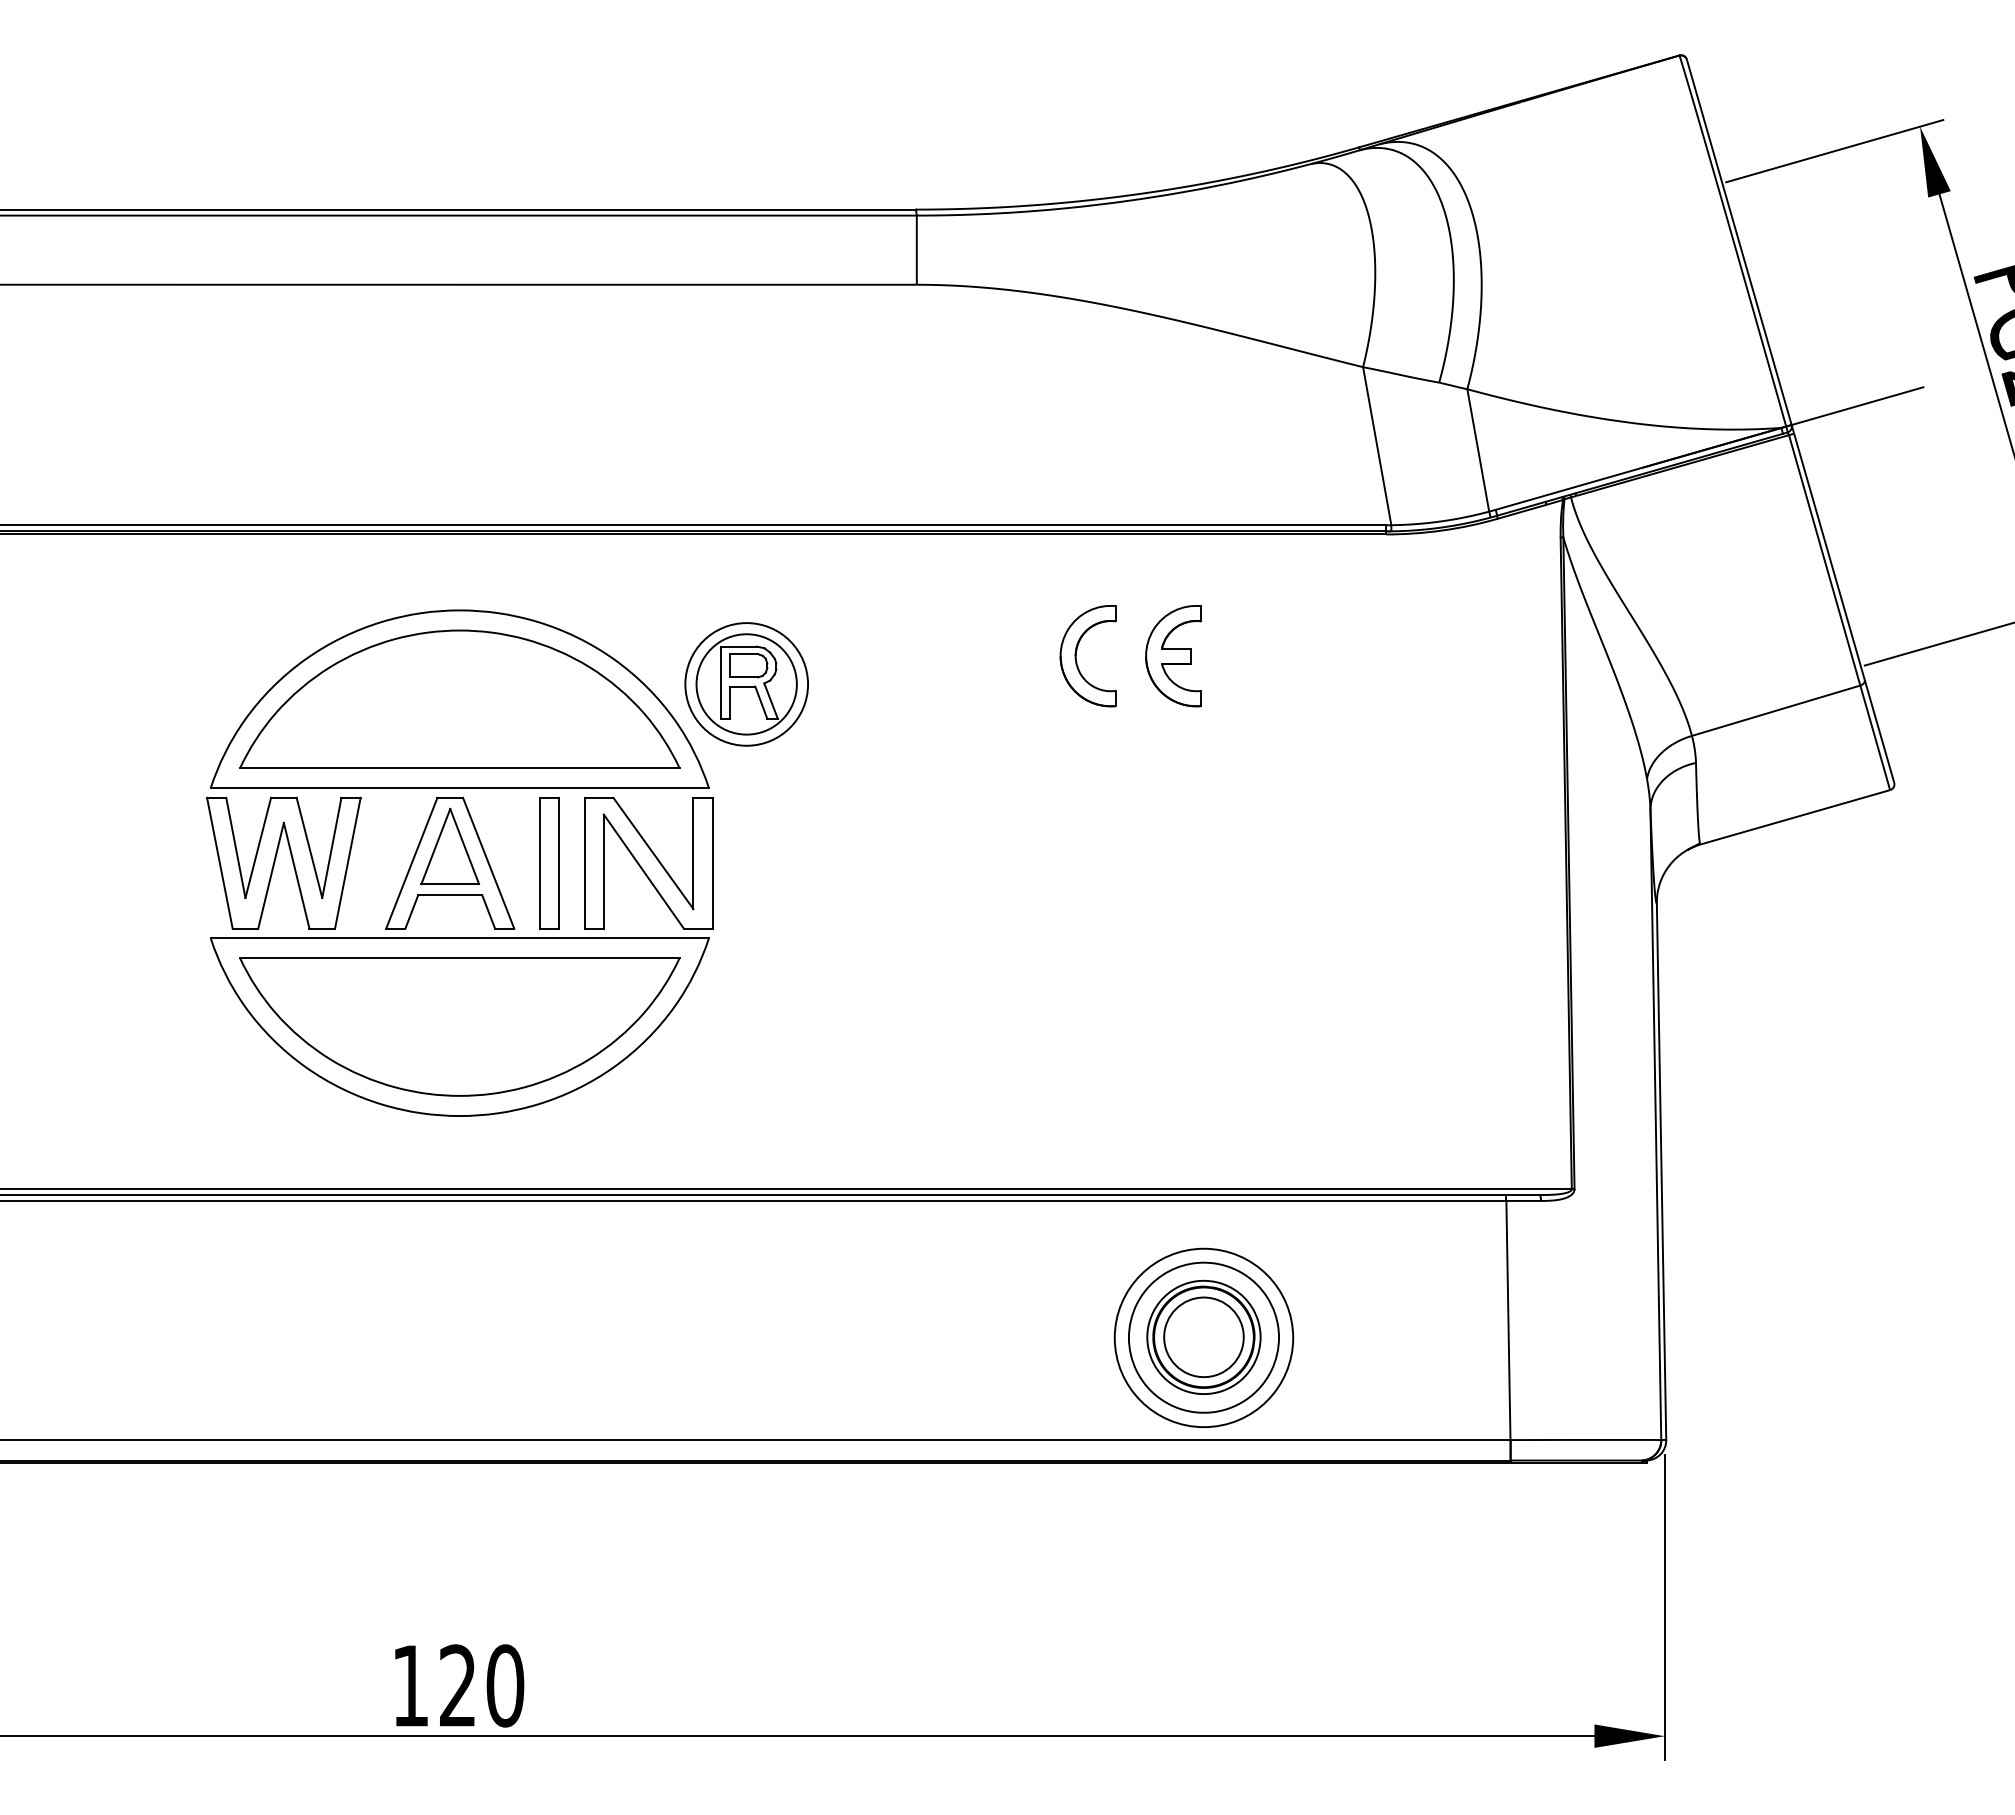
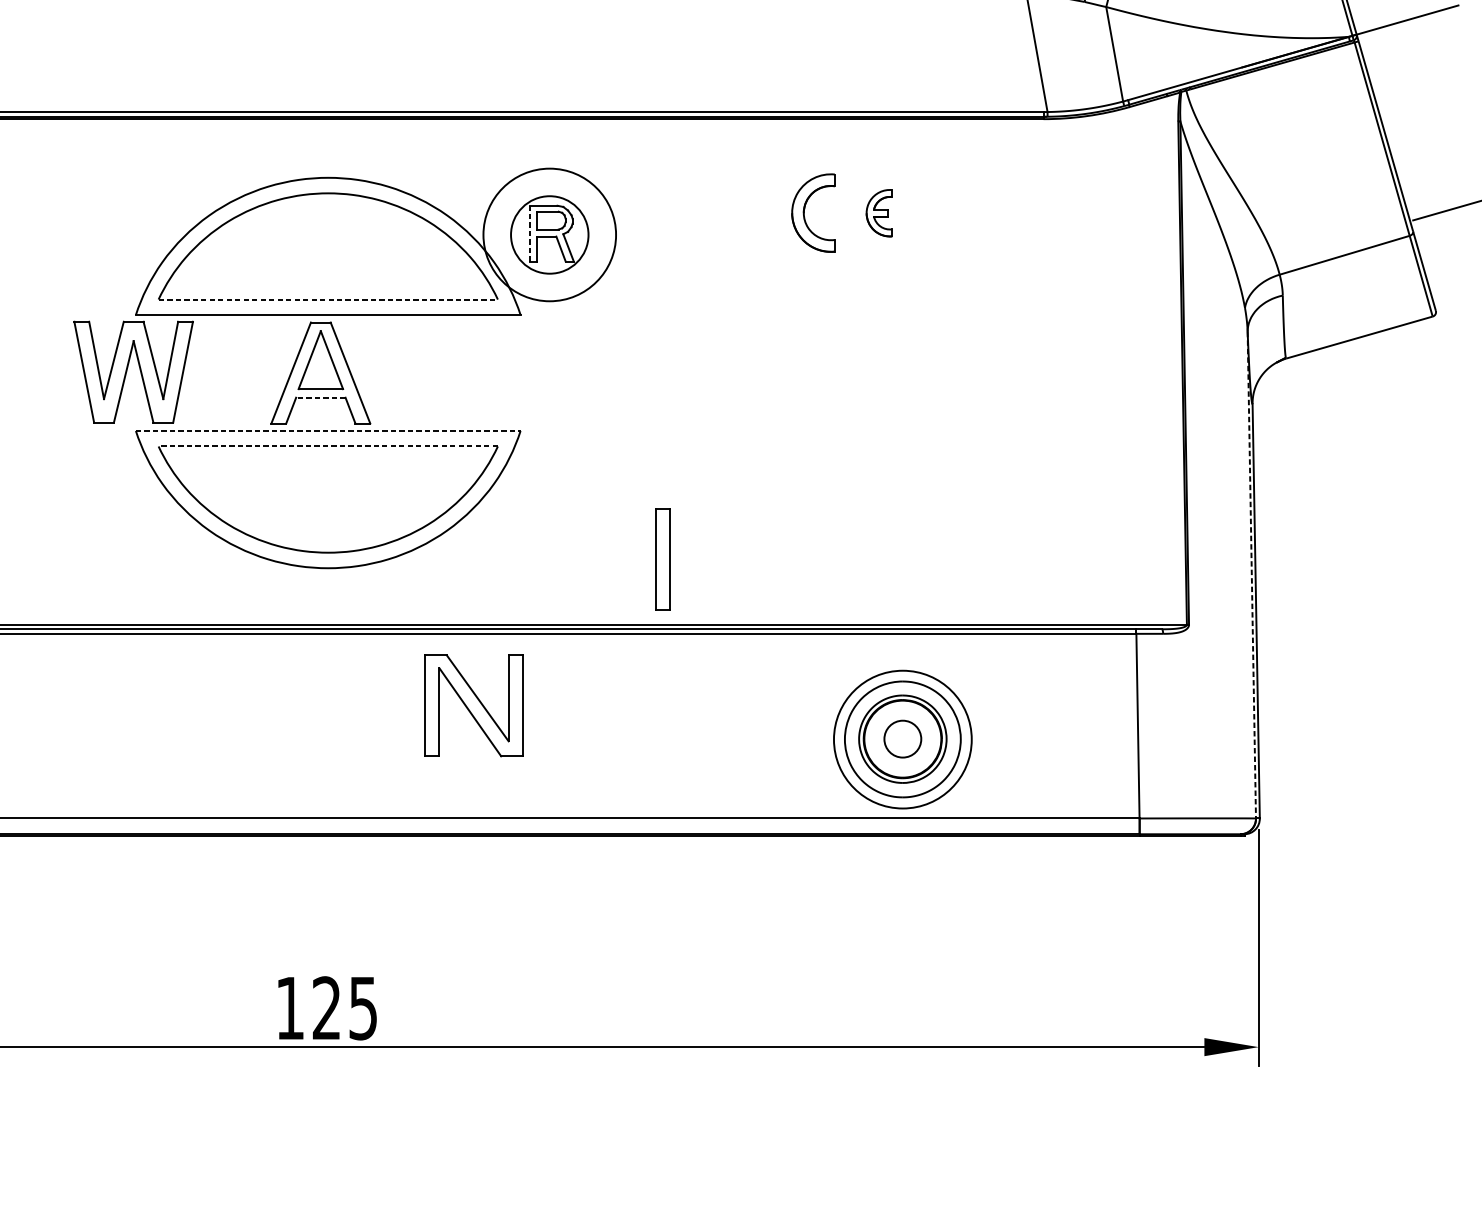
part: (1173, 656) -> (879, 213), size x0.6
line: (720, 682) -> (529, 233), solid -> dashed
circle: (746, 684) -> (549, 235), size x1.4
line: (459, 768) -> (327, 299), solid -> dashed
part: (275, 862) -> (127, 371), moved
part: (648, 862) -> (473, 705), moved
part: (549, 863) -> (663, 560), moved
line: (450, 895) -> (321, 397), solid -> dashed
line: (460, 938) -> (328, 431), solid -> dashed
line: (459, 958) -> (327, 446), solid -> dashed
line: (1655, 1125) -> (1251, 575), solid -> dashed
circle: (1203, 1337) -> (902, 739), size x0.6
text: (505, 1685) -> (363, 1007), 120 -> 125

